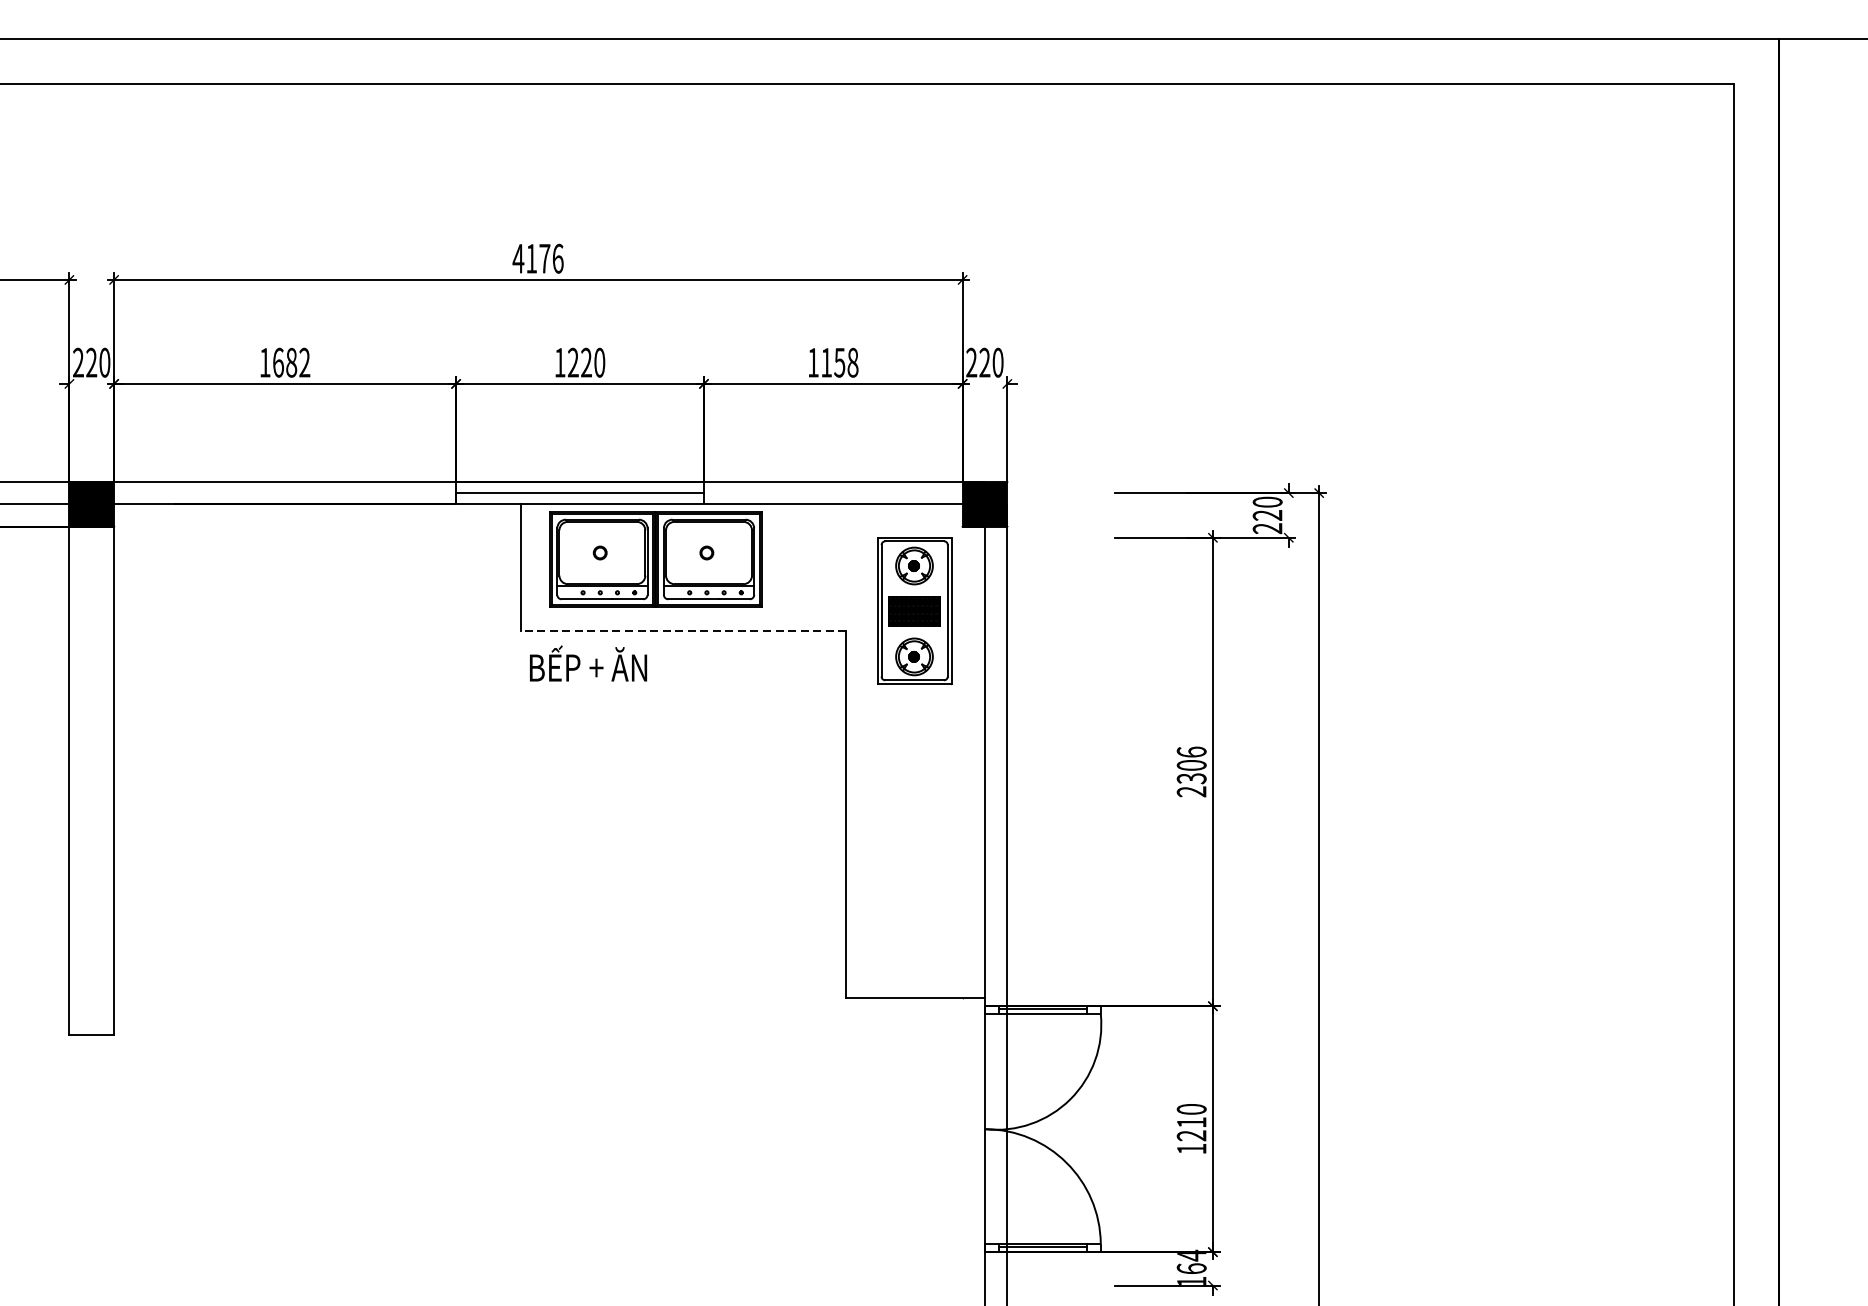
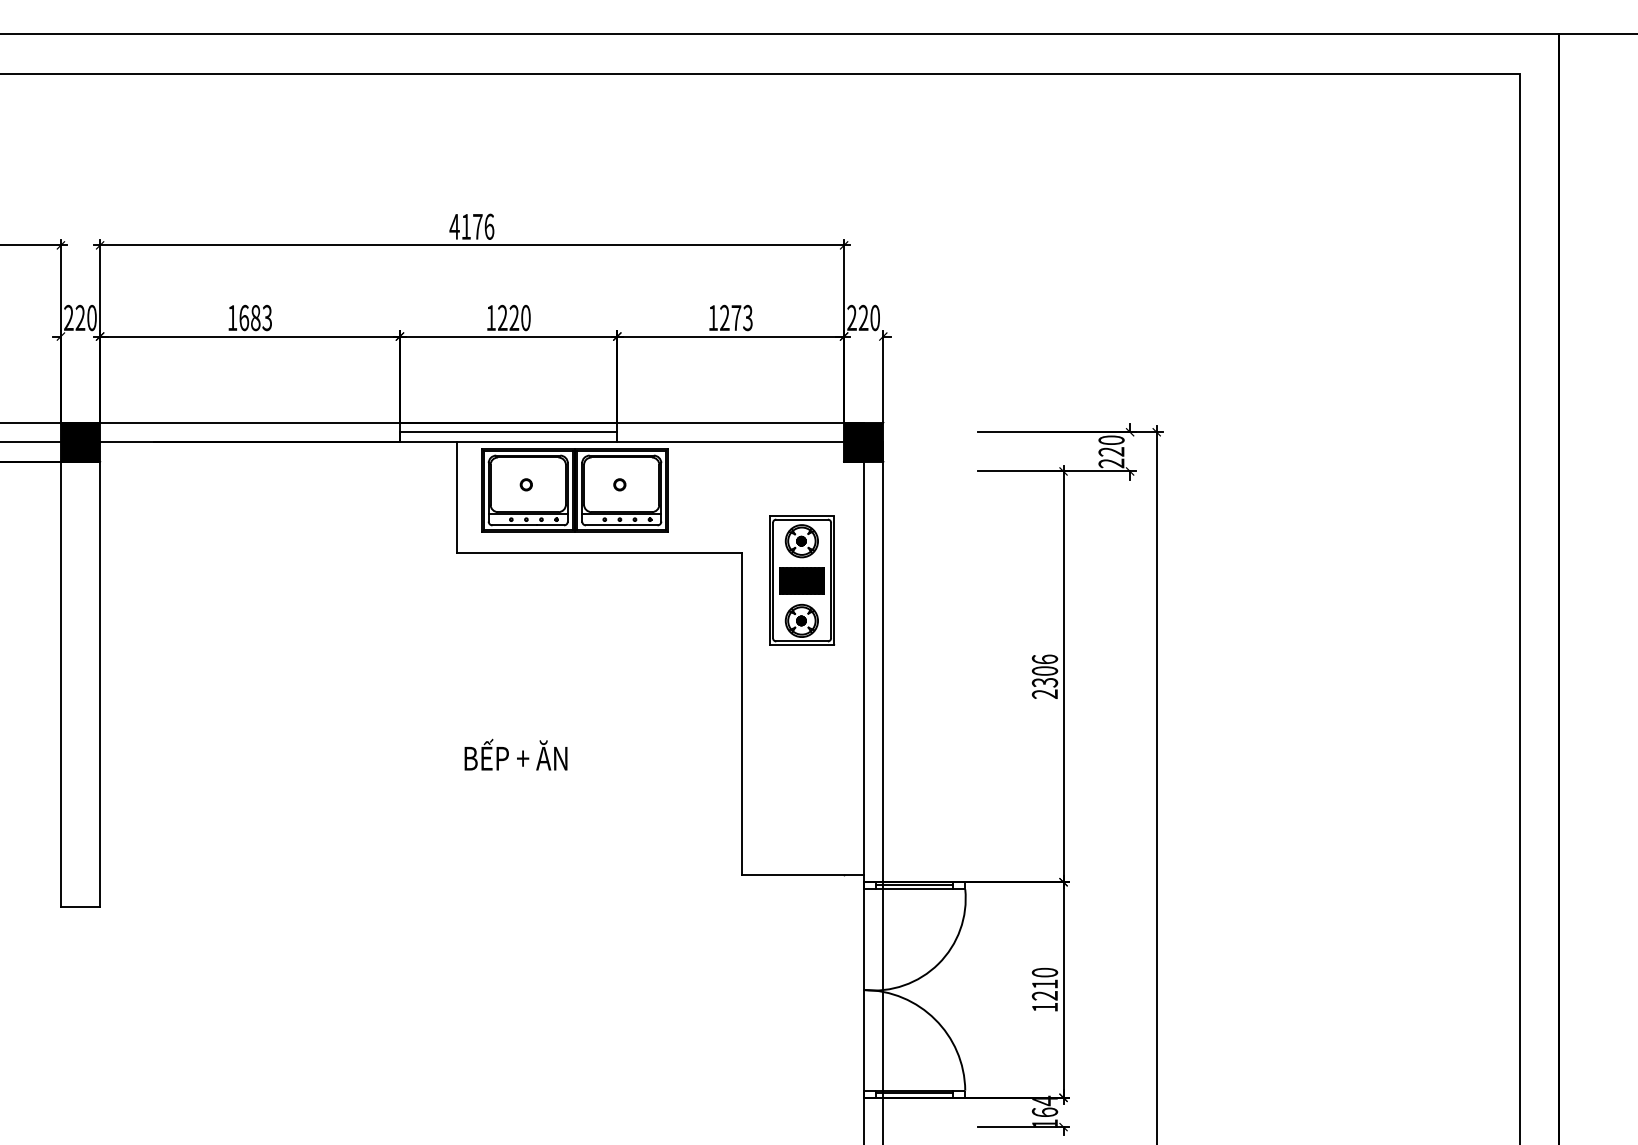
text: (839, 362) -> (736, 317), 1158 -> 1273
text: (305, 363) -> (267, 318), 1682 -> 1683
part: (915, 610) -> (802, 580), moved
line: (683, 631) -> (599, 553), dashed -> solid
text: (587, 663) -> (515, 754), moved

